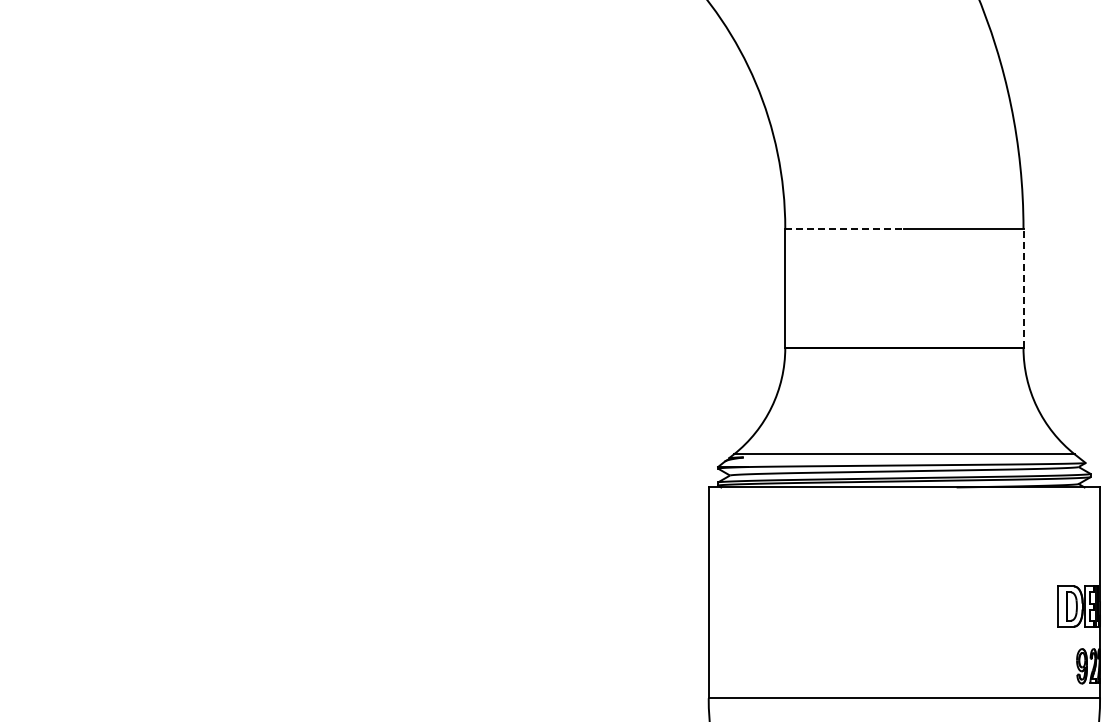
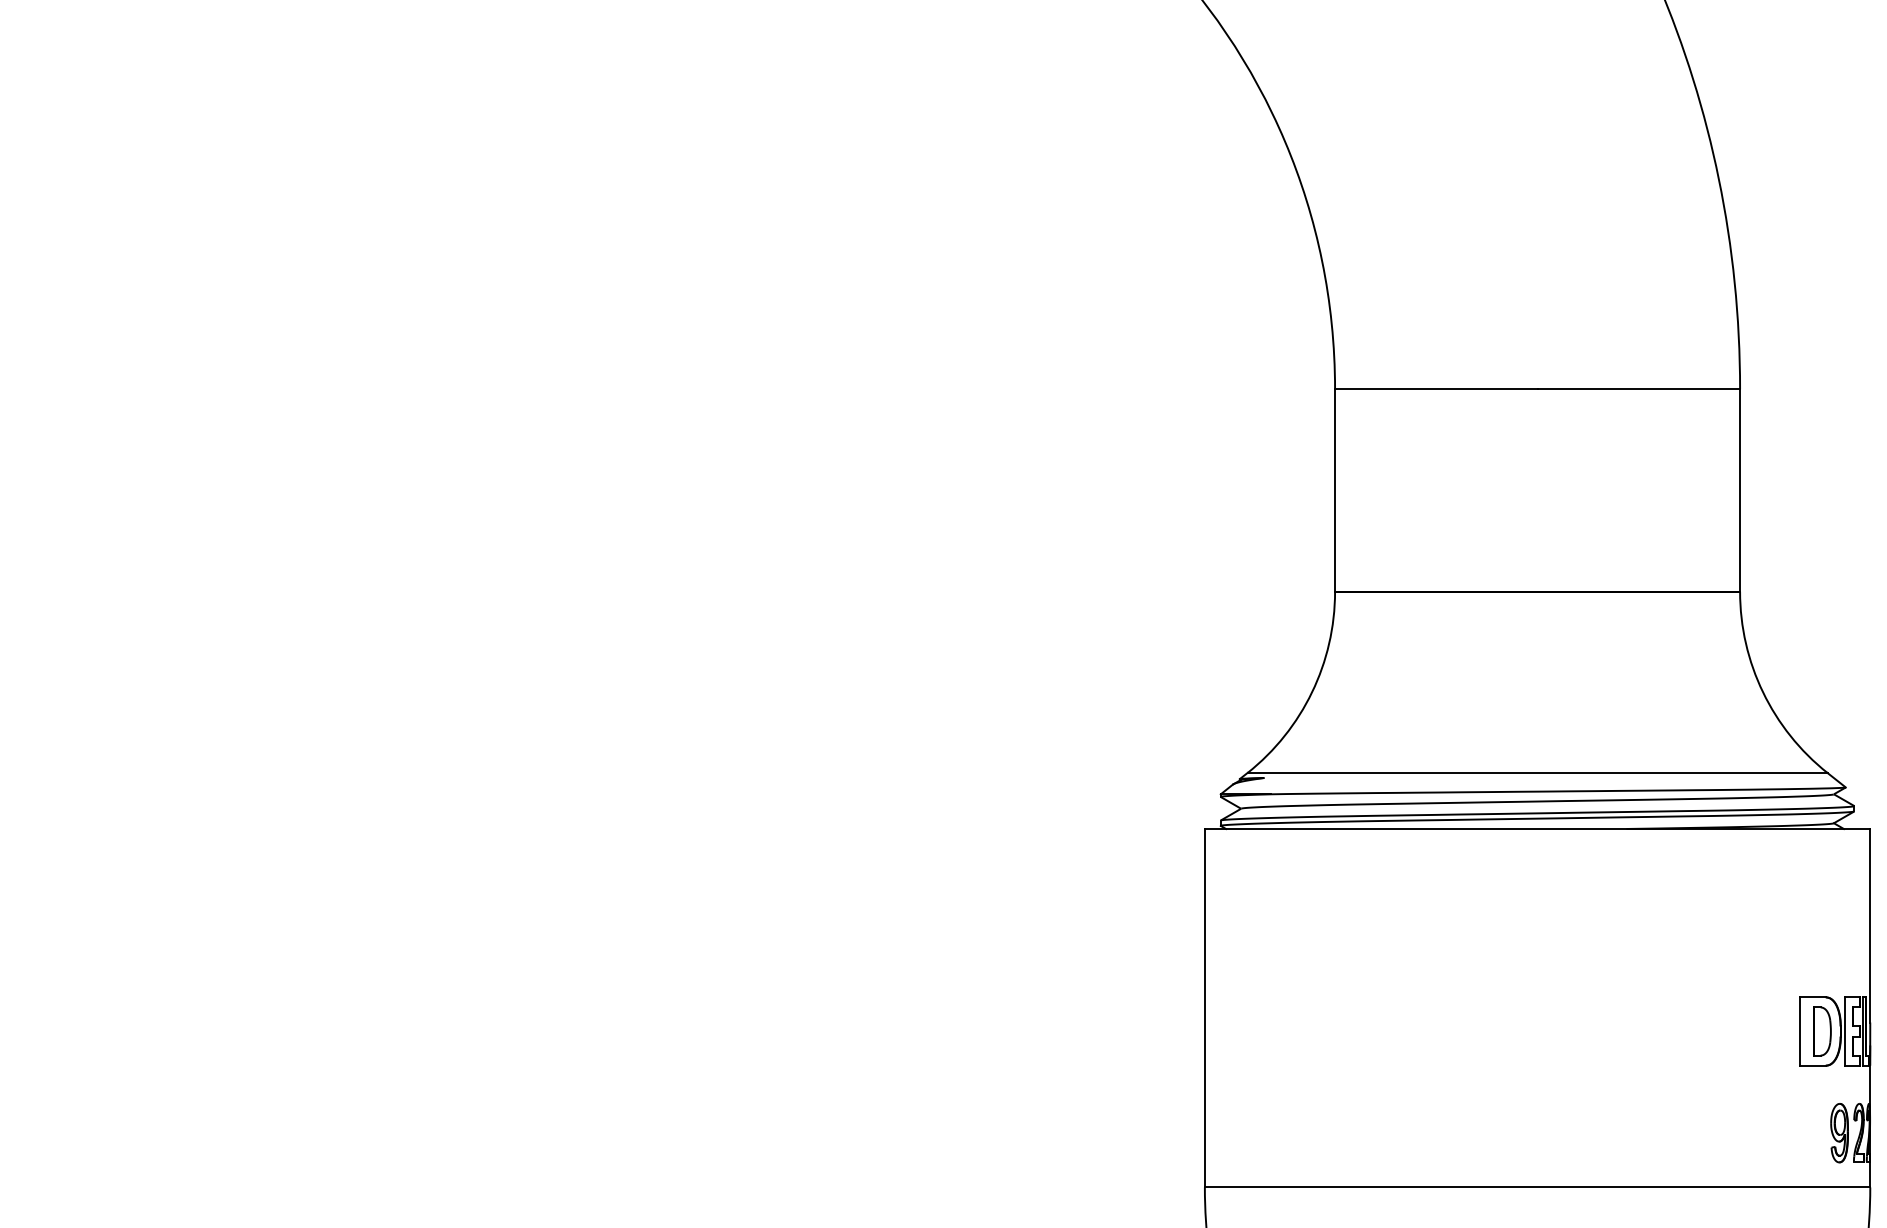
line: (844, 228) -> (1435, 388), dashed -> solid
line: (1023, 288) -> (1740, 490), dashed -> solid

